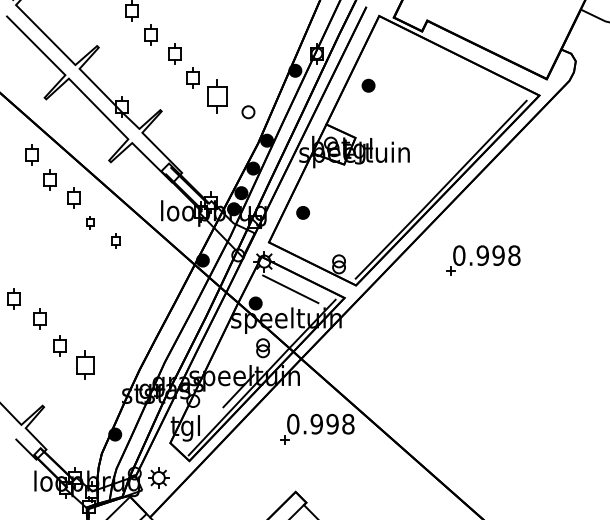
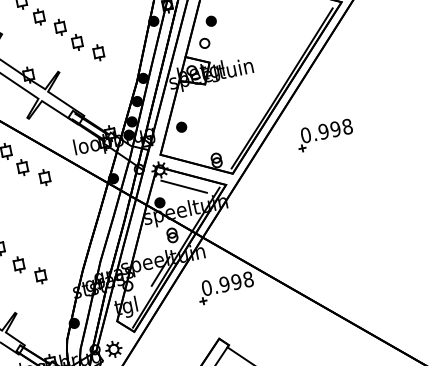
part: (216, 96) -> (98, 52), size x0.62
part: (248, 112) -> (204, 43), moved
part: (89, 222) -> (22, 167), size x1.67
part: (115, 240) -> (44, 177), size x1.43
part: (84, 364) -> (40, 275), size x0.71

